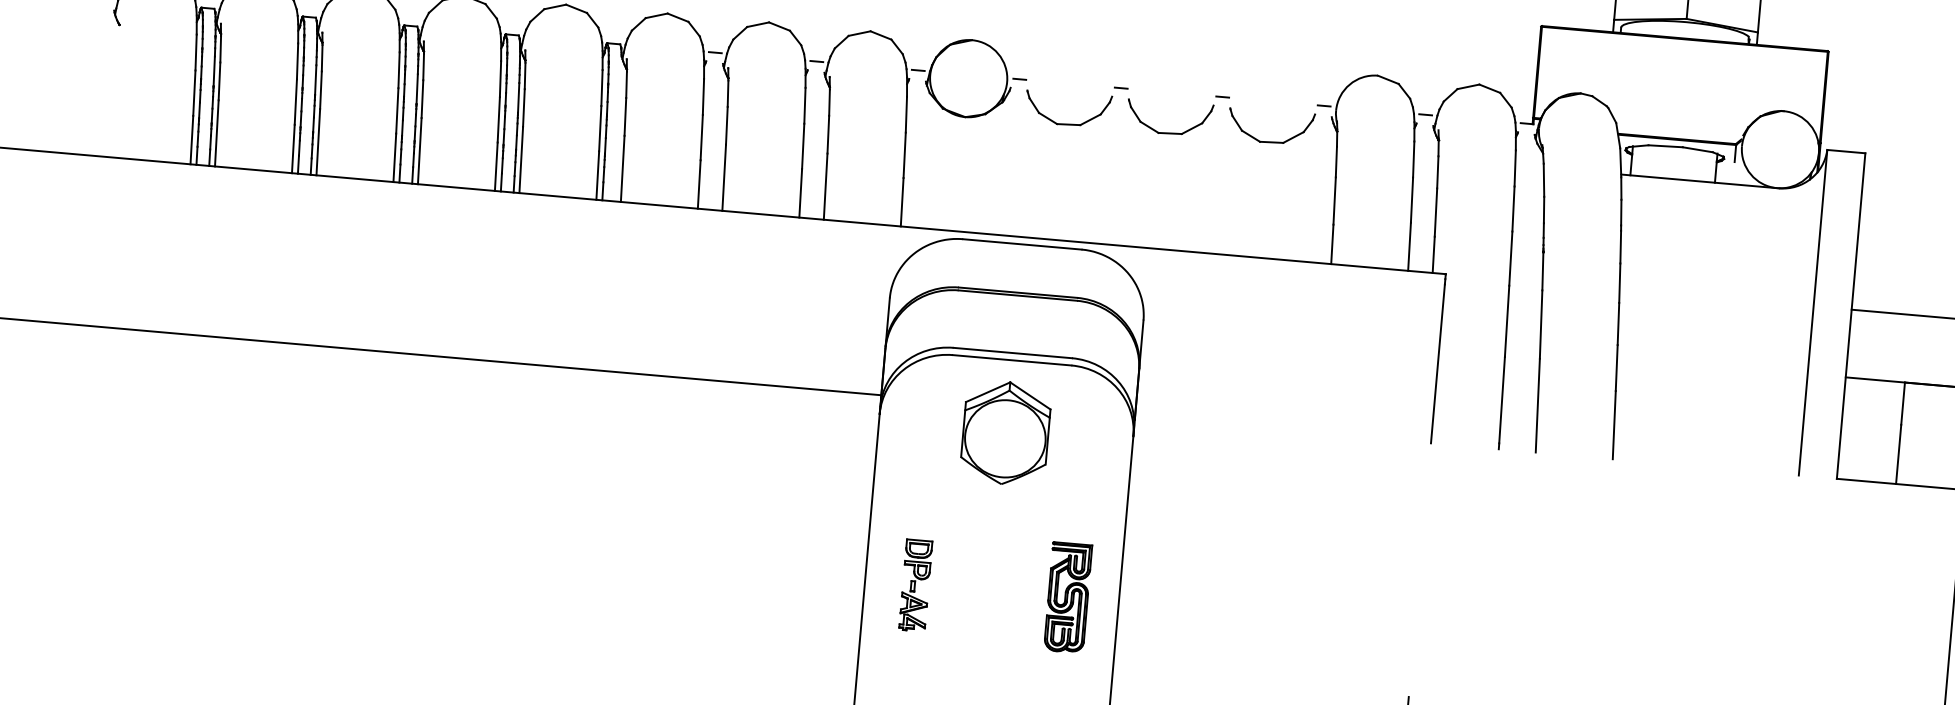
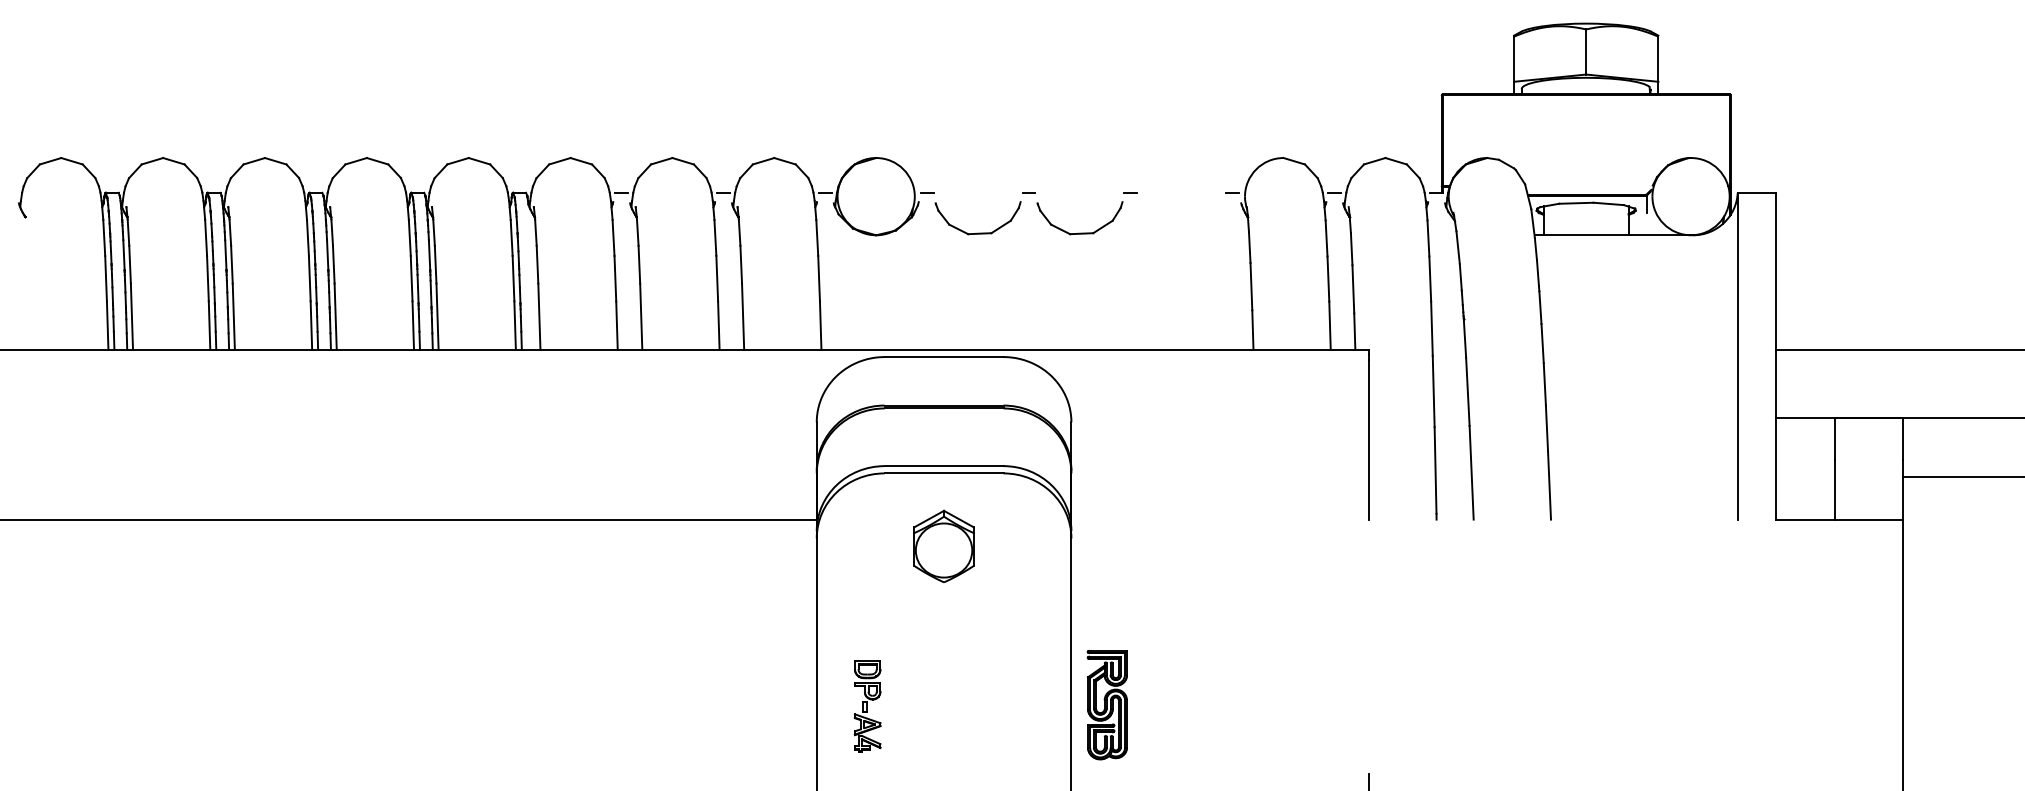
part: (1269, 140) -> (1181, 232), removed
part: (1005, 433) -> (943, 546), size x0.7
part: (1067, 598) -> (1106, 705), moved

